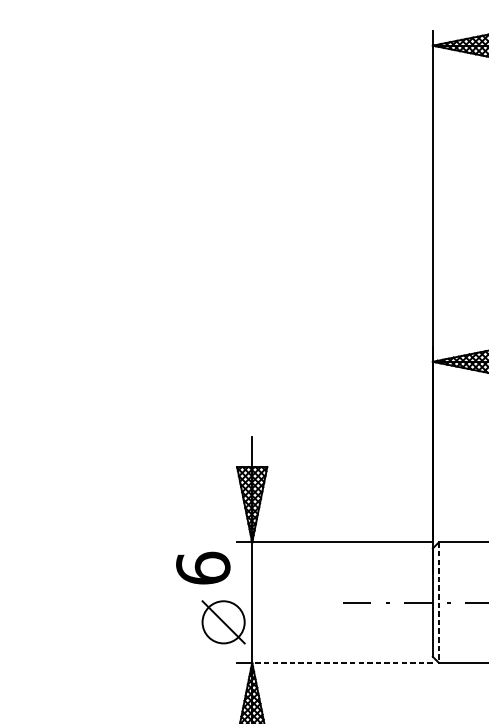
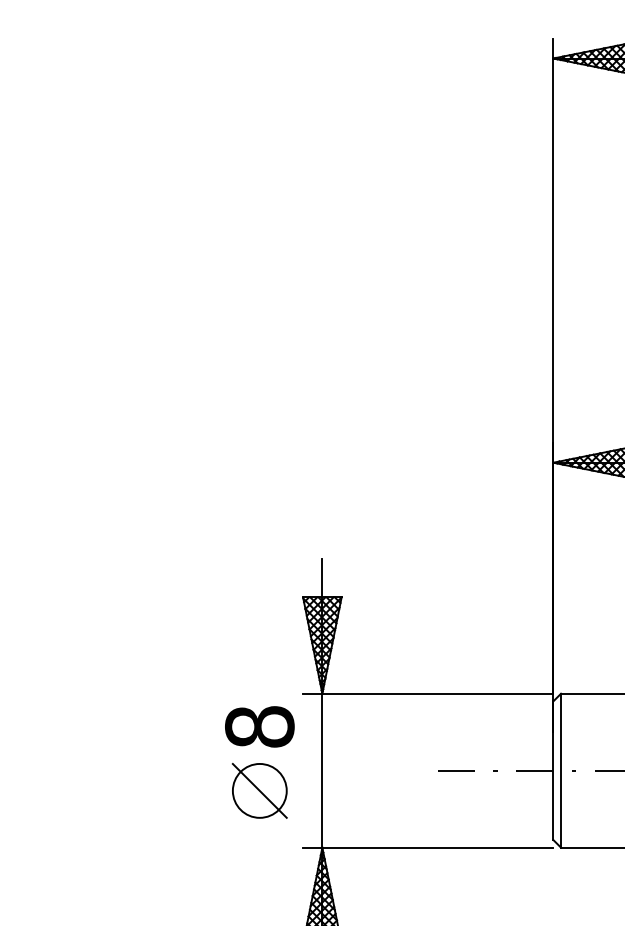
text: (203, 568) -> (259, 726), 6 -> 8
line: (439, 602) -> (561, 770), dashed -> solid
part: (223, 622) -> (259, 790), moved
line: (342, 662) -> (437, 847), dashed -> solid

